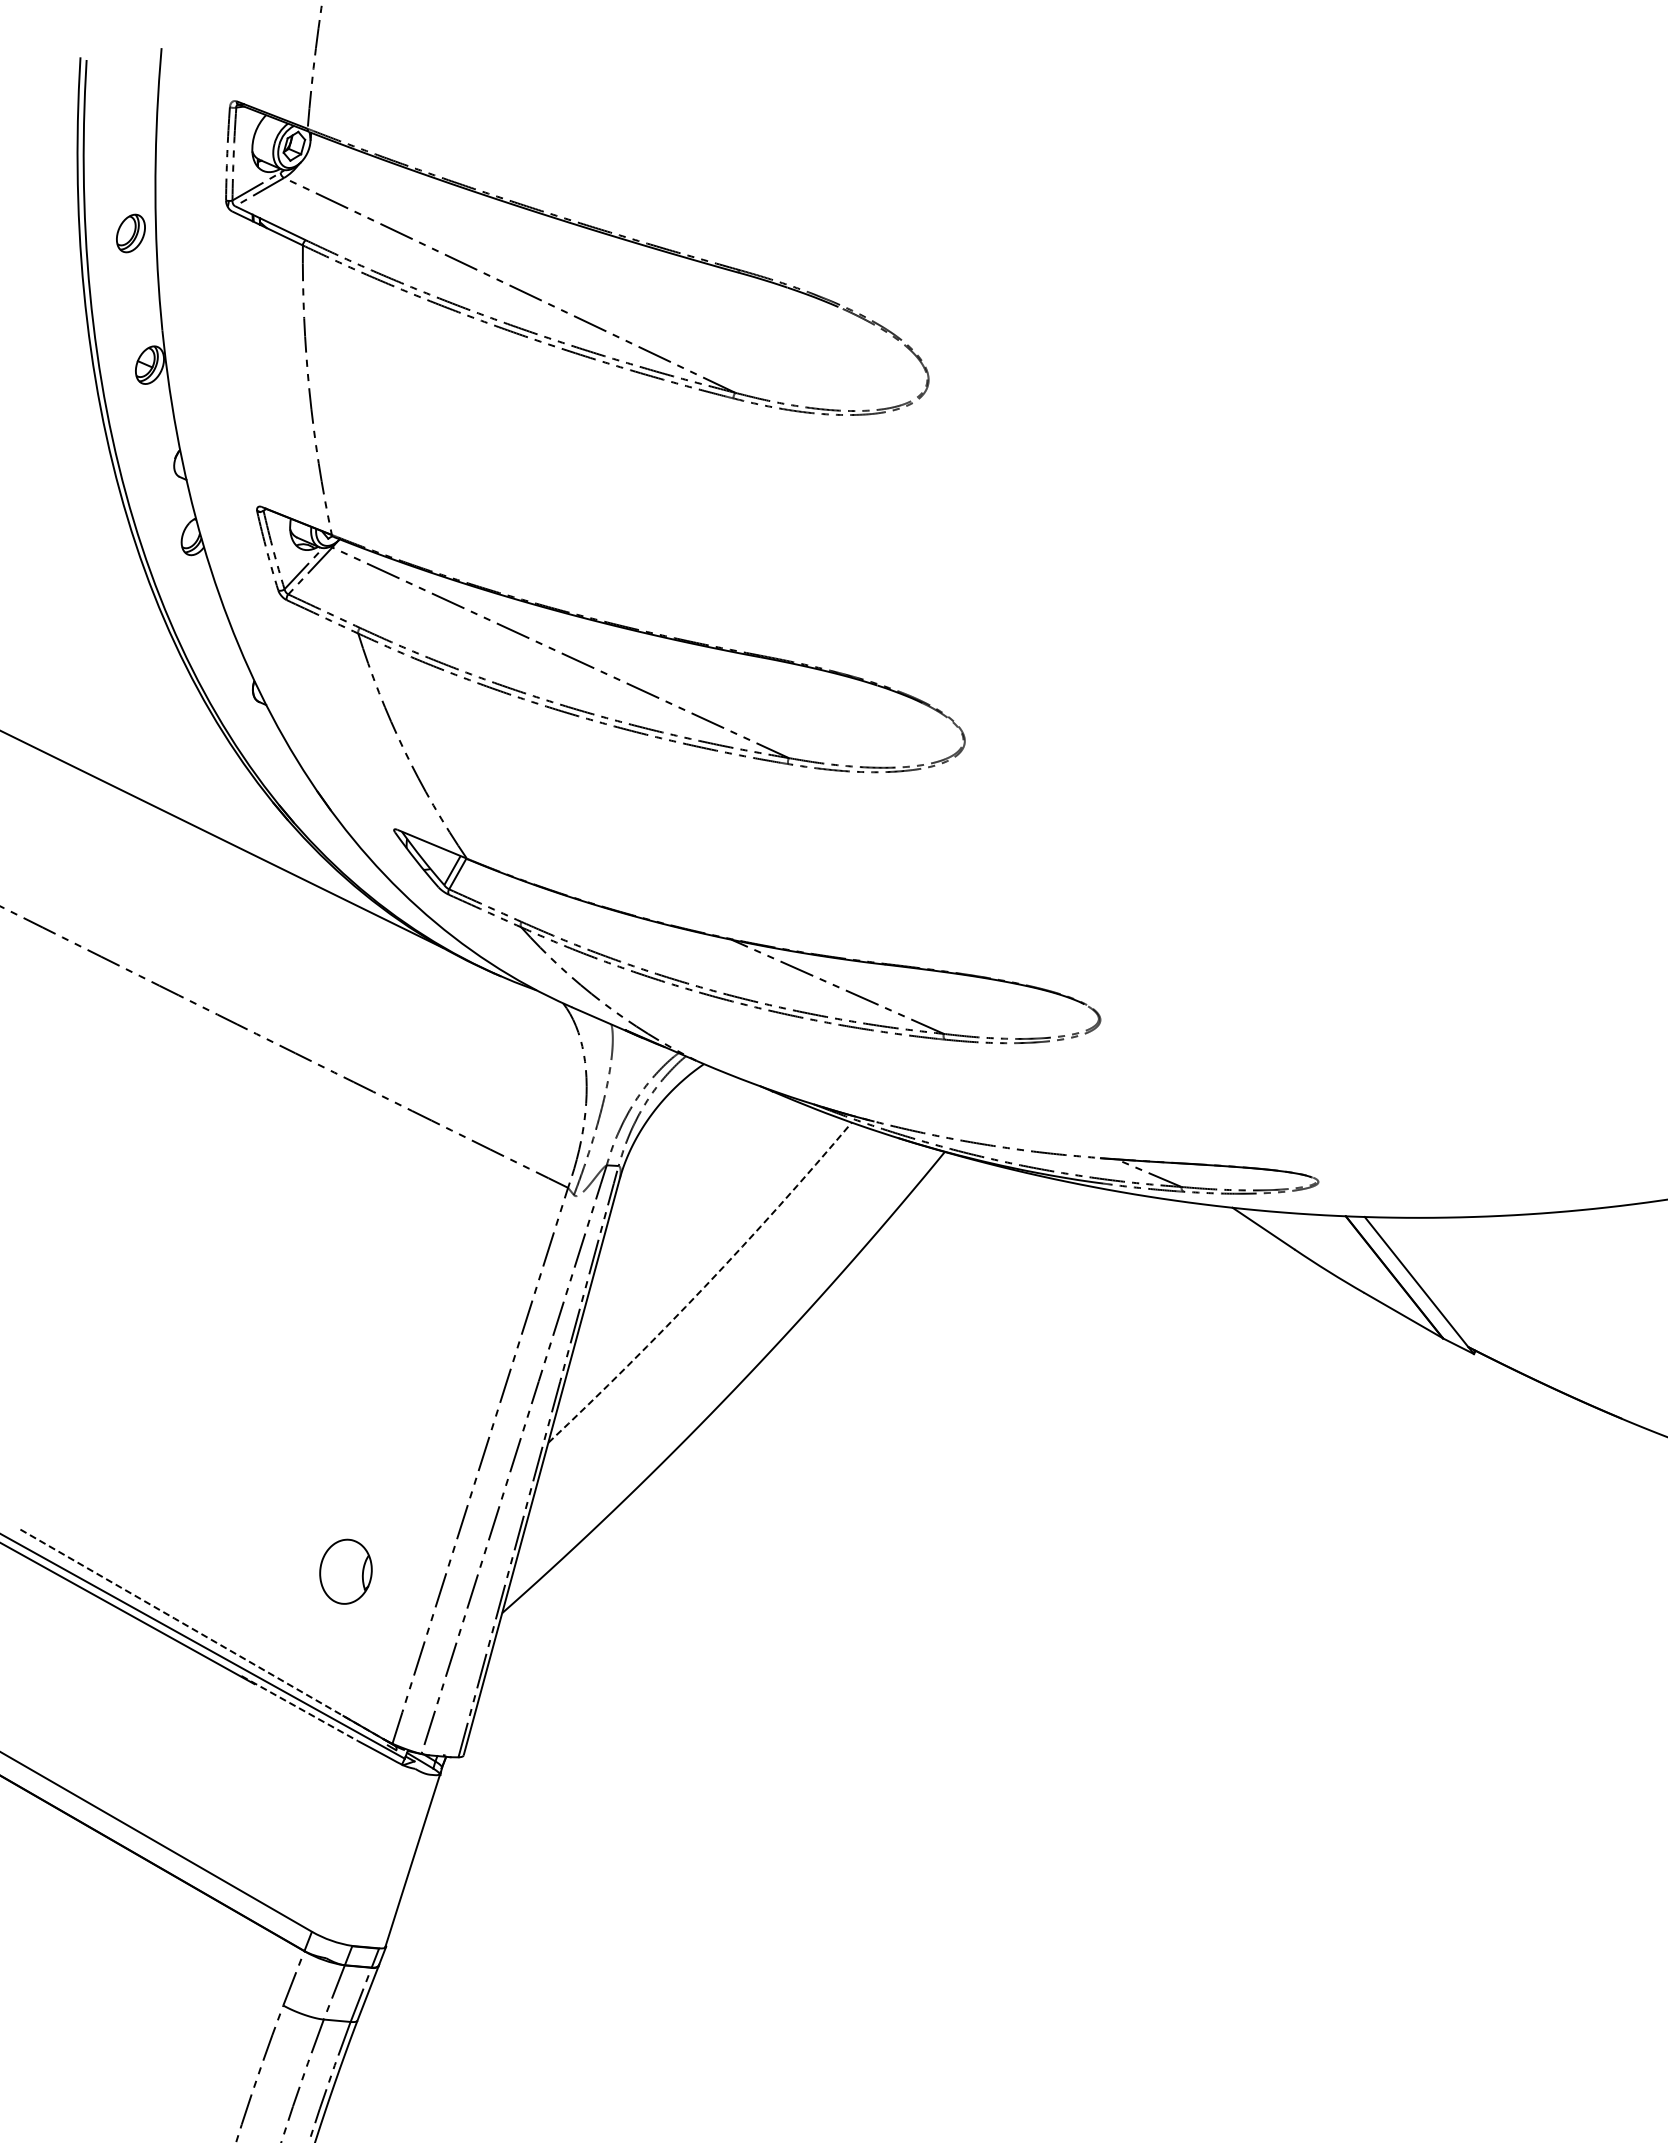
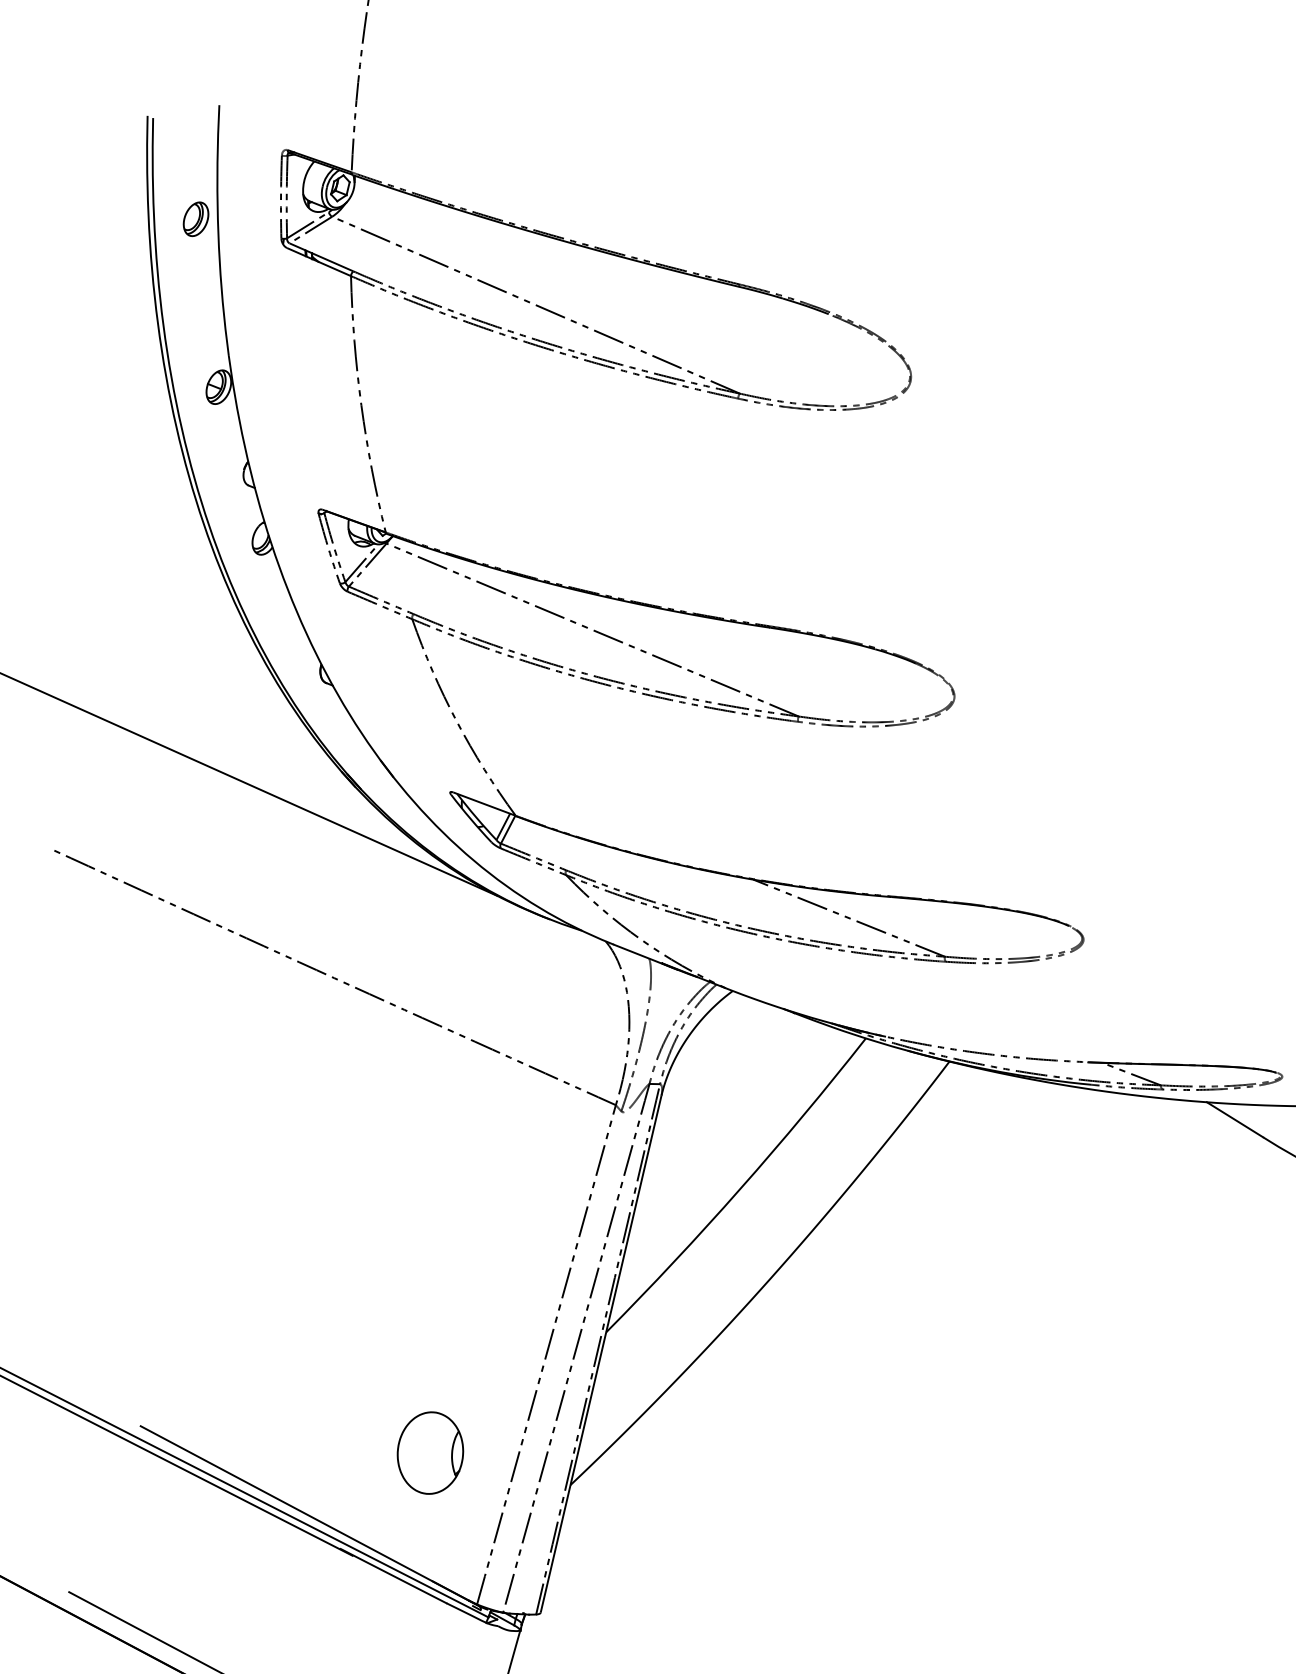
part: (130, 233) -> (195, 219), moved
arc: (704, 1286) -> (740, 1188), dashed -> solid
part: (345, 1571) -> (430, 1452), size x1.43
line: (201, 1634) -> (304, 1513), dashed -> solid
line: (299, 1708) -> (393, 1576), dashed -> solid

